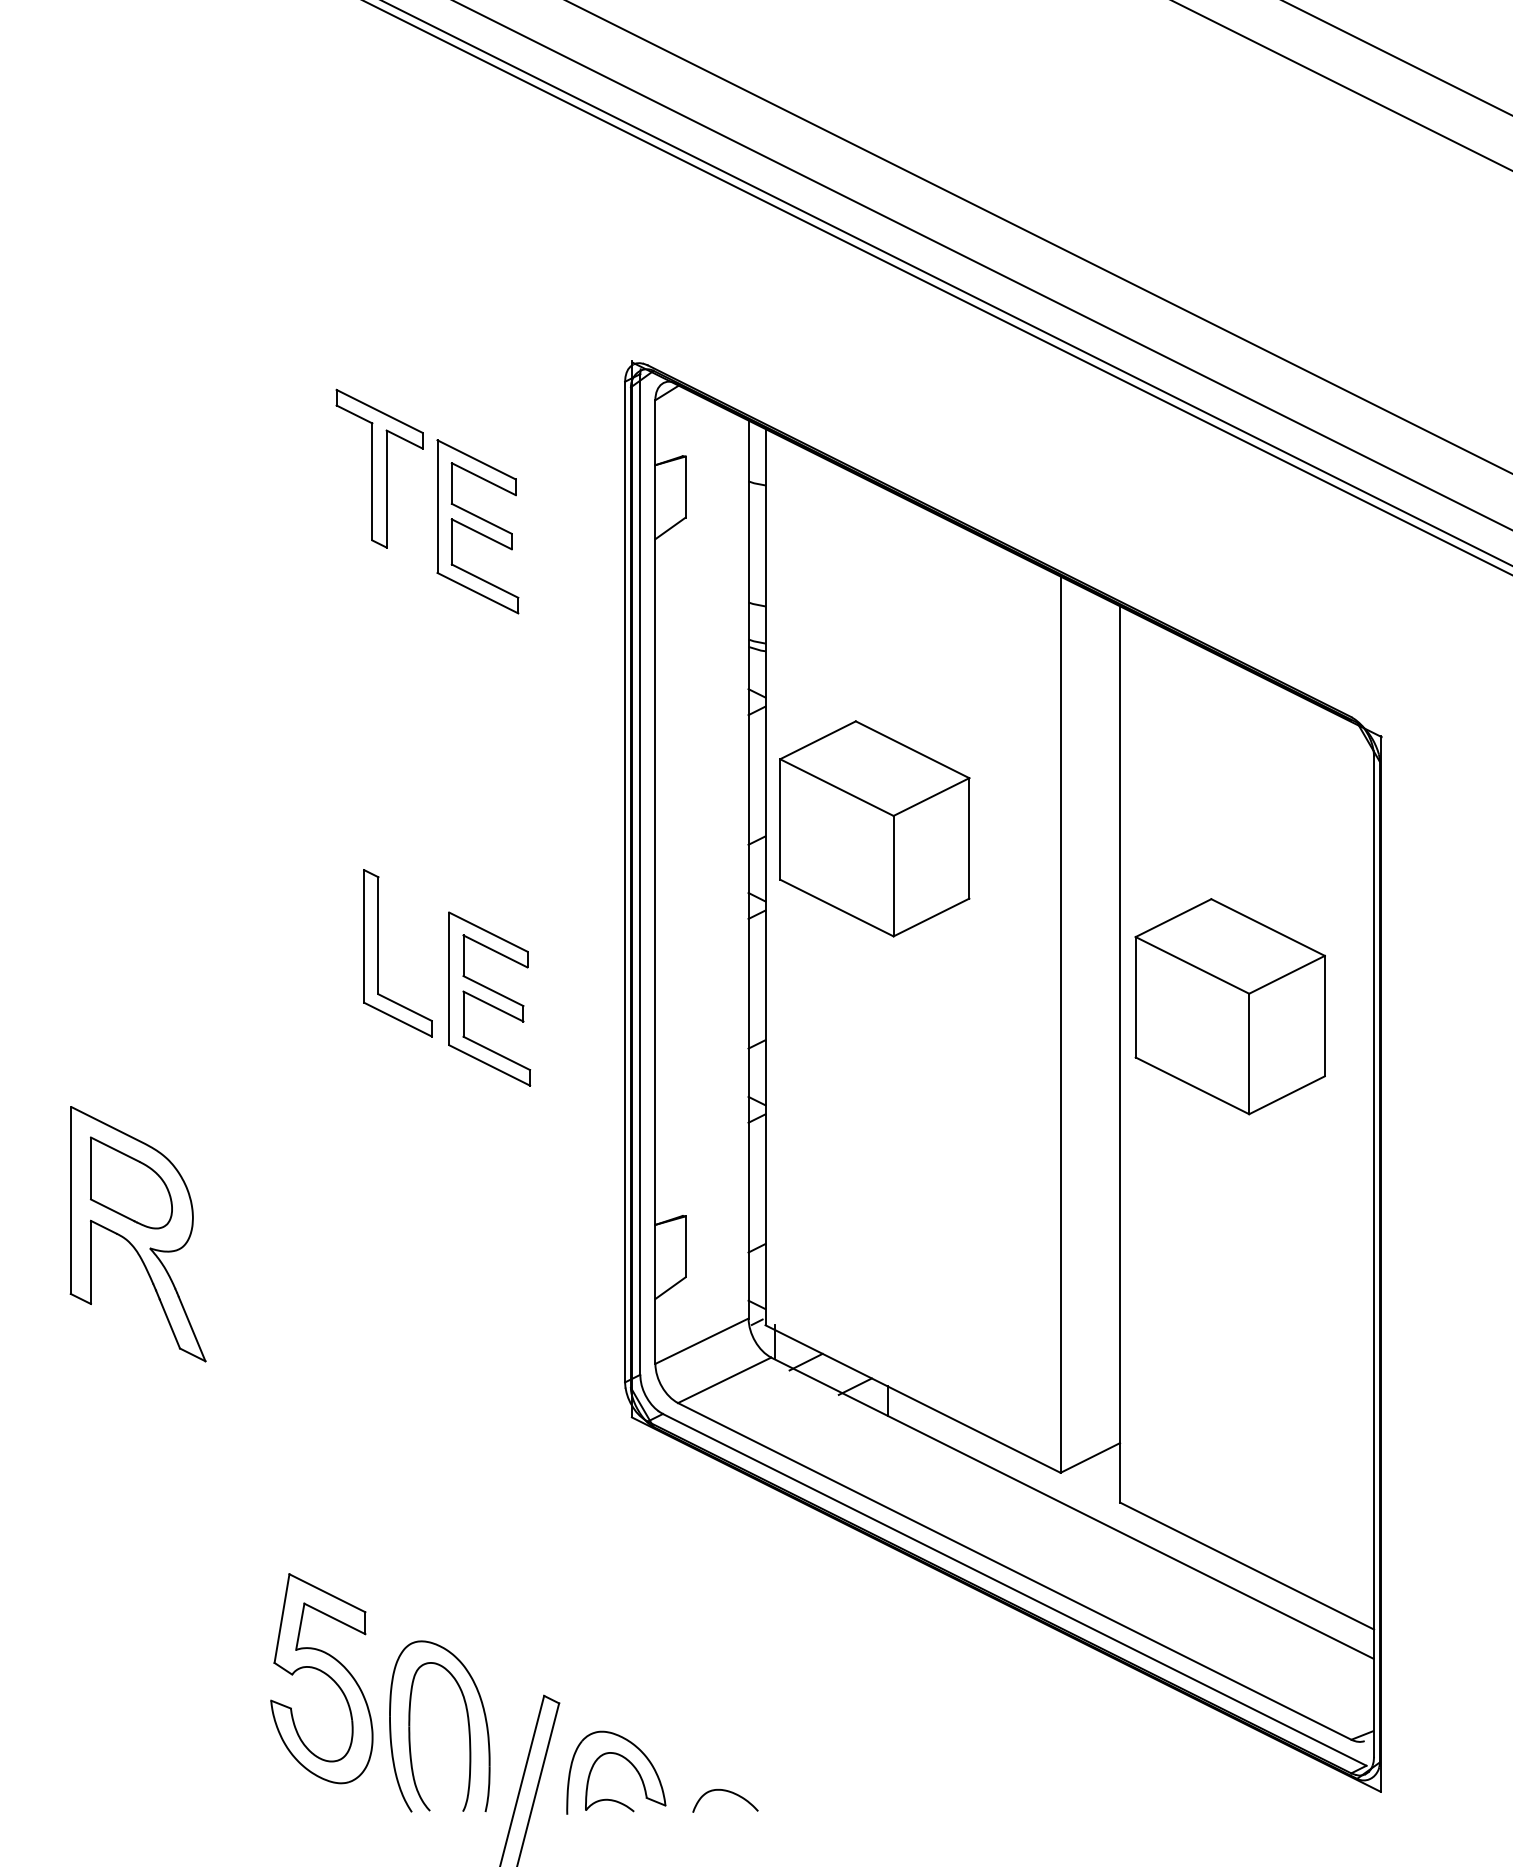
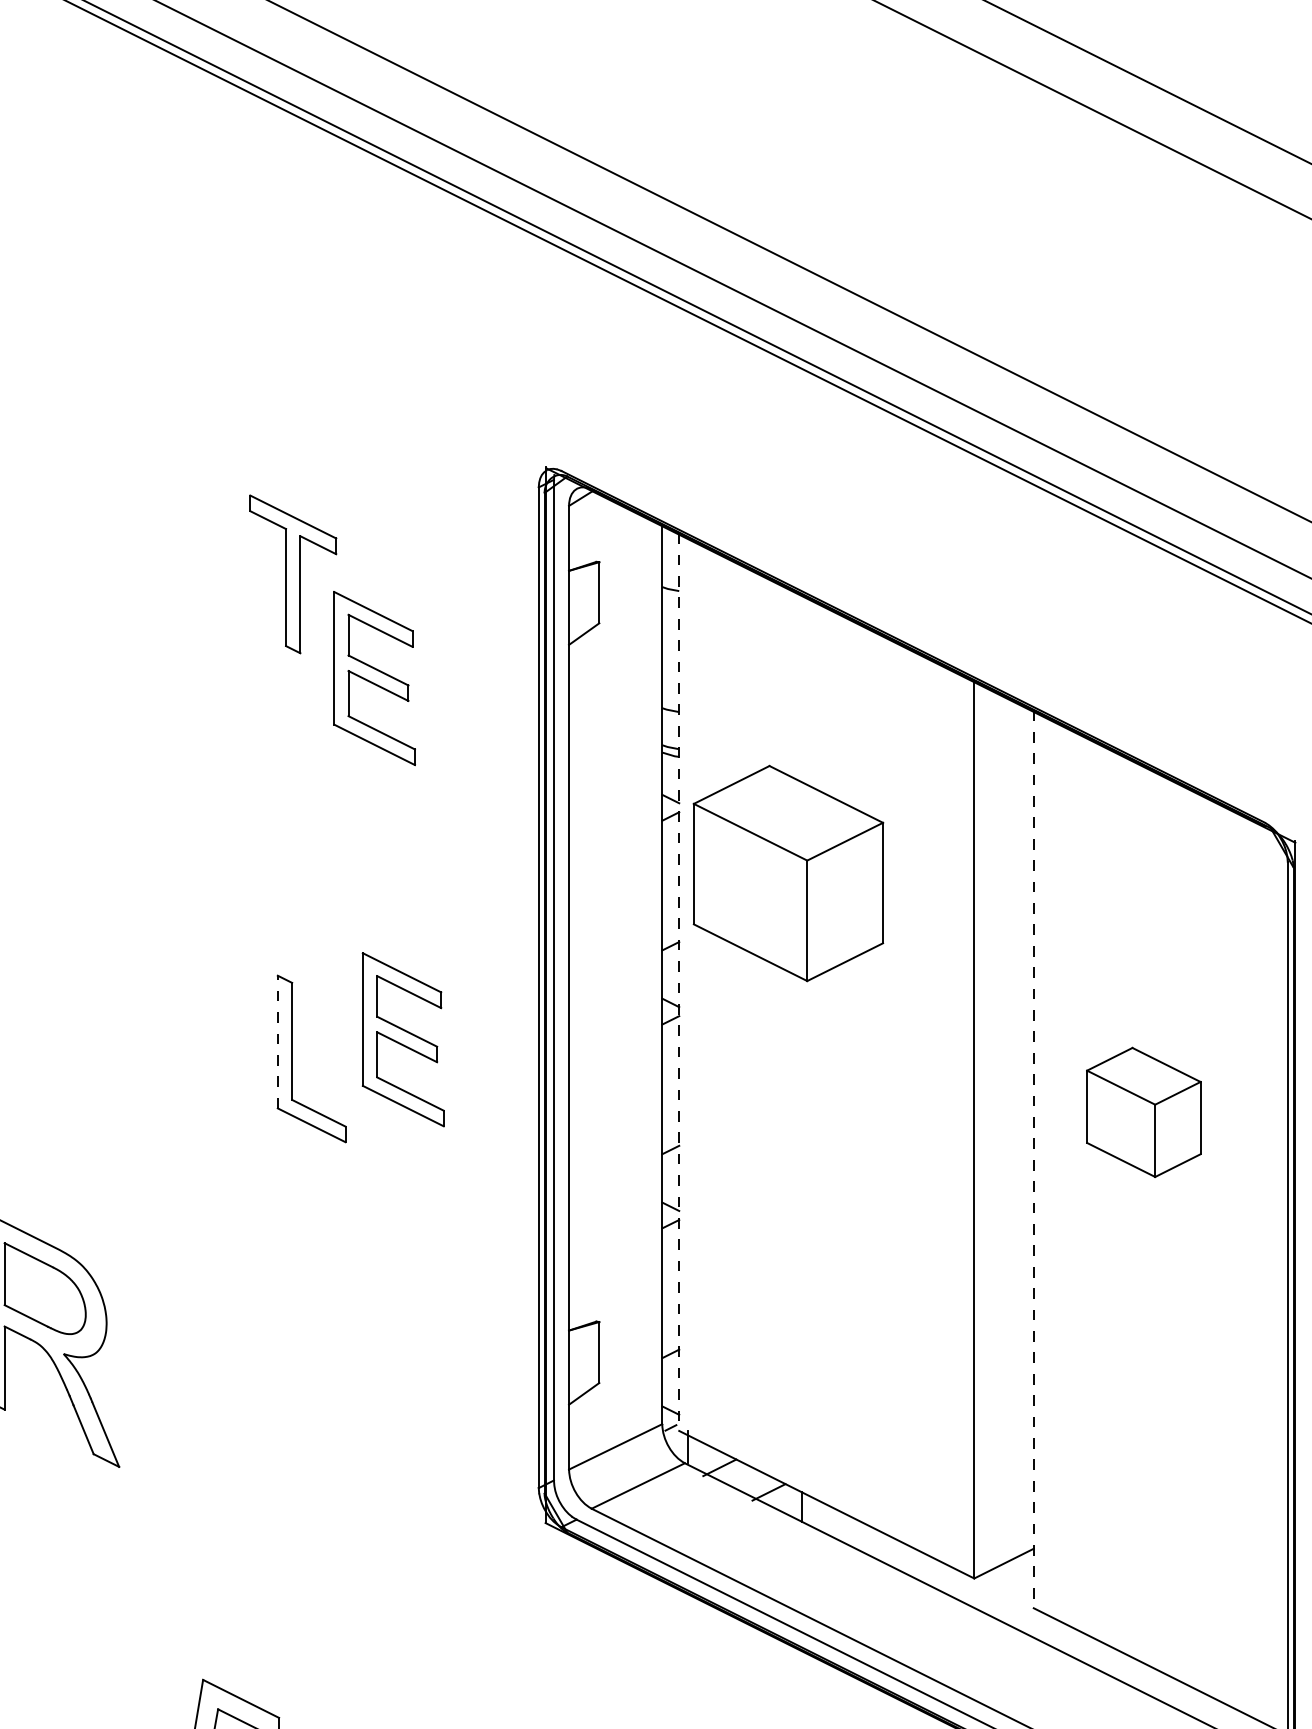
part: (477, 526) -> (374, 678), moved
part: (874, 828) -> (788, 873), moved
line: (765, 876) -> (679, 982), solid -> dashed
line: (364, 935) -> (278, 1041), solid -> dashed
part: (489, 998) -> (403, 1039), moved
part: (1229, 1006) -> (1143, 1112), size x0.6
line: (1120, 1053) -> (1034, 1159), solid -> dashed

